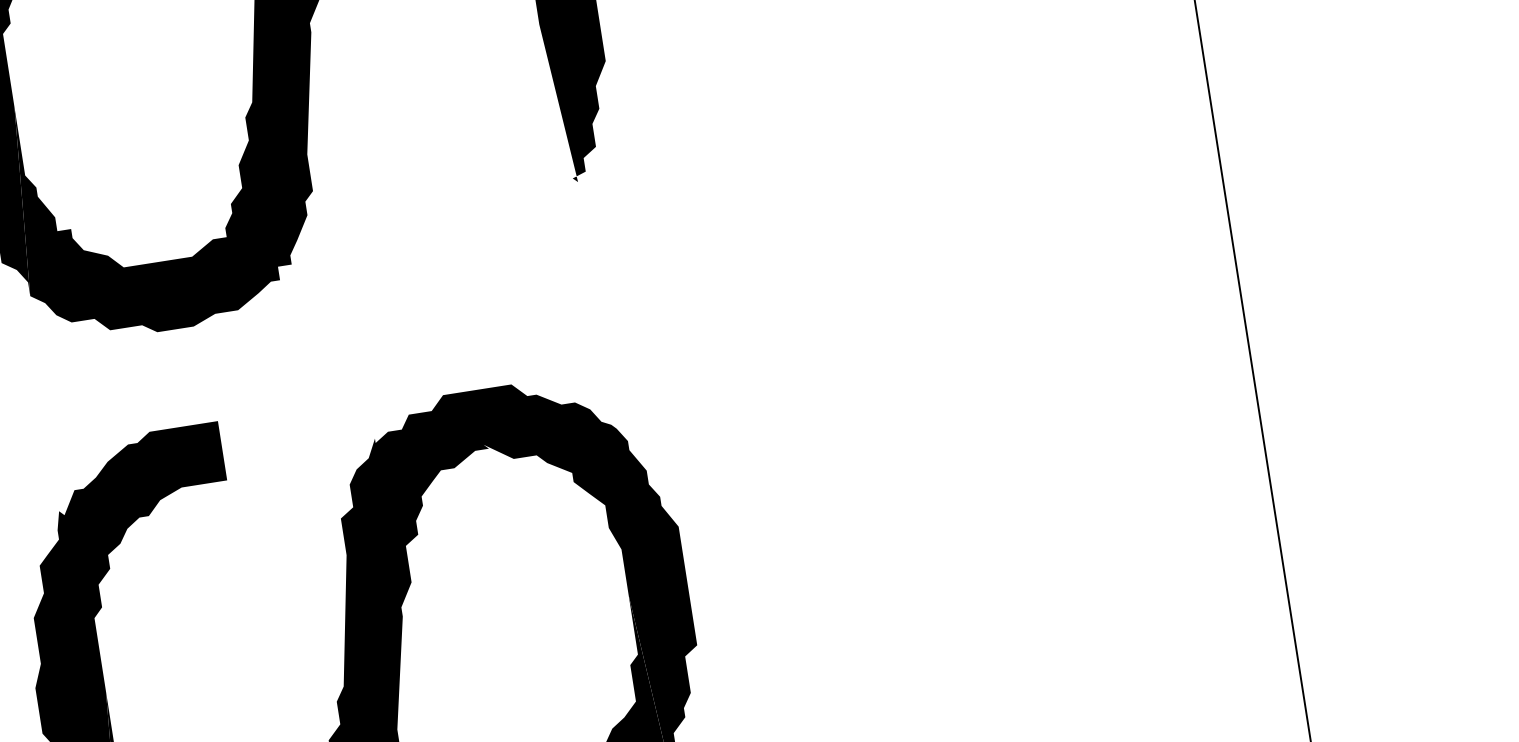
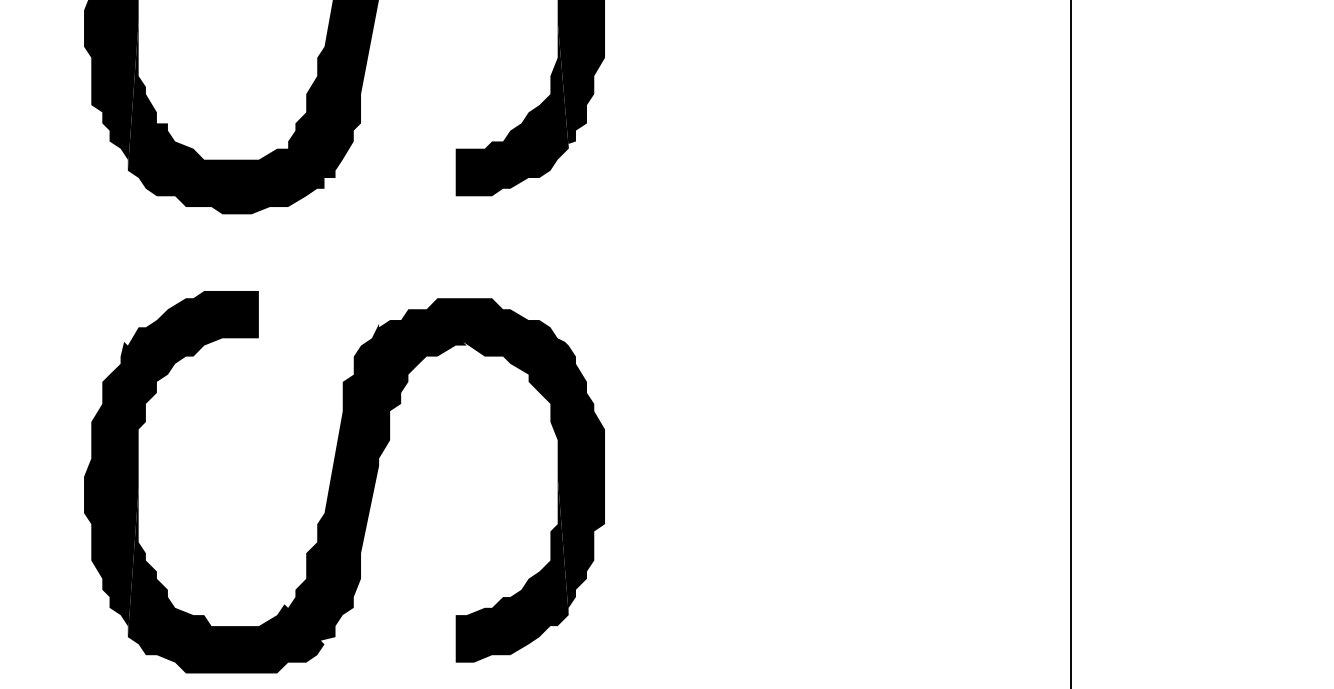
fill: (498, 142) -> (511, 108), added

